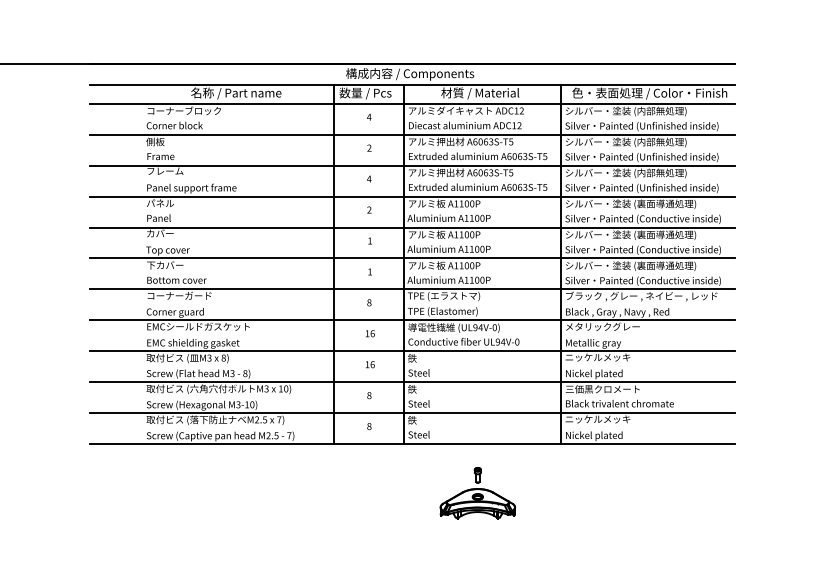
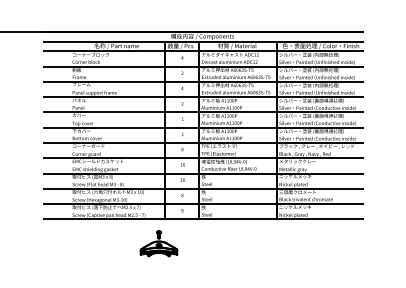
part: (476, 492) -> (158, 243), moved

